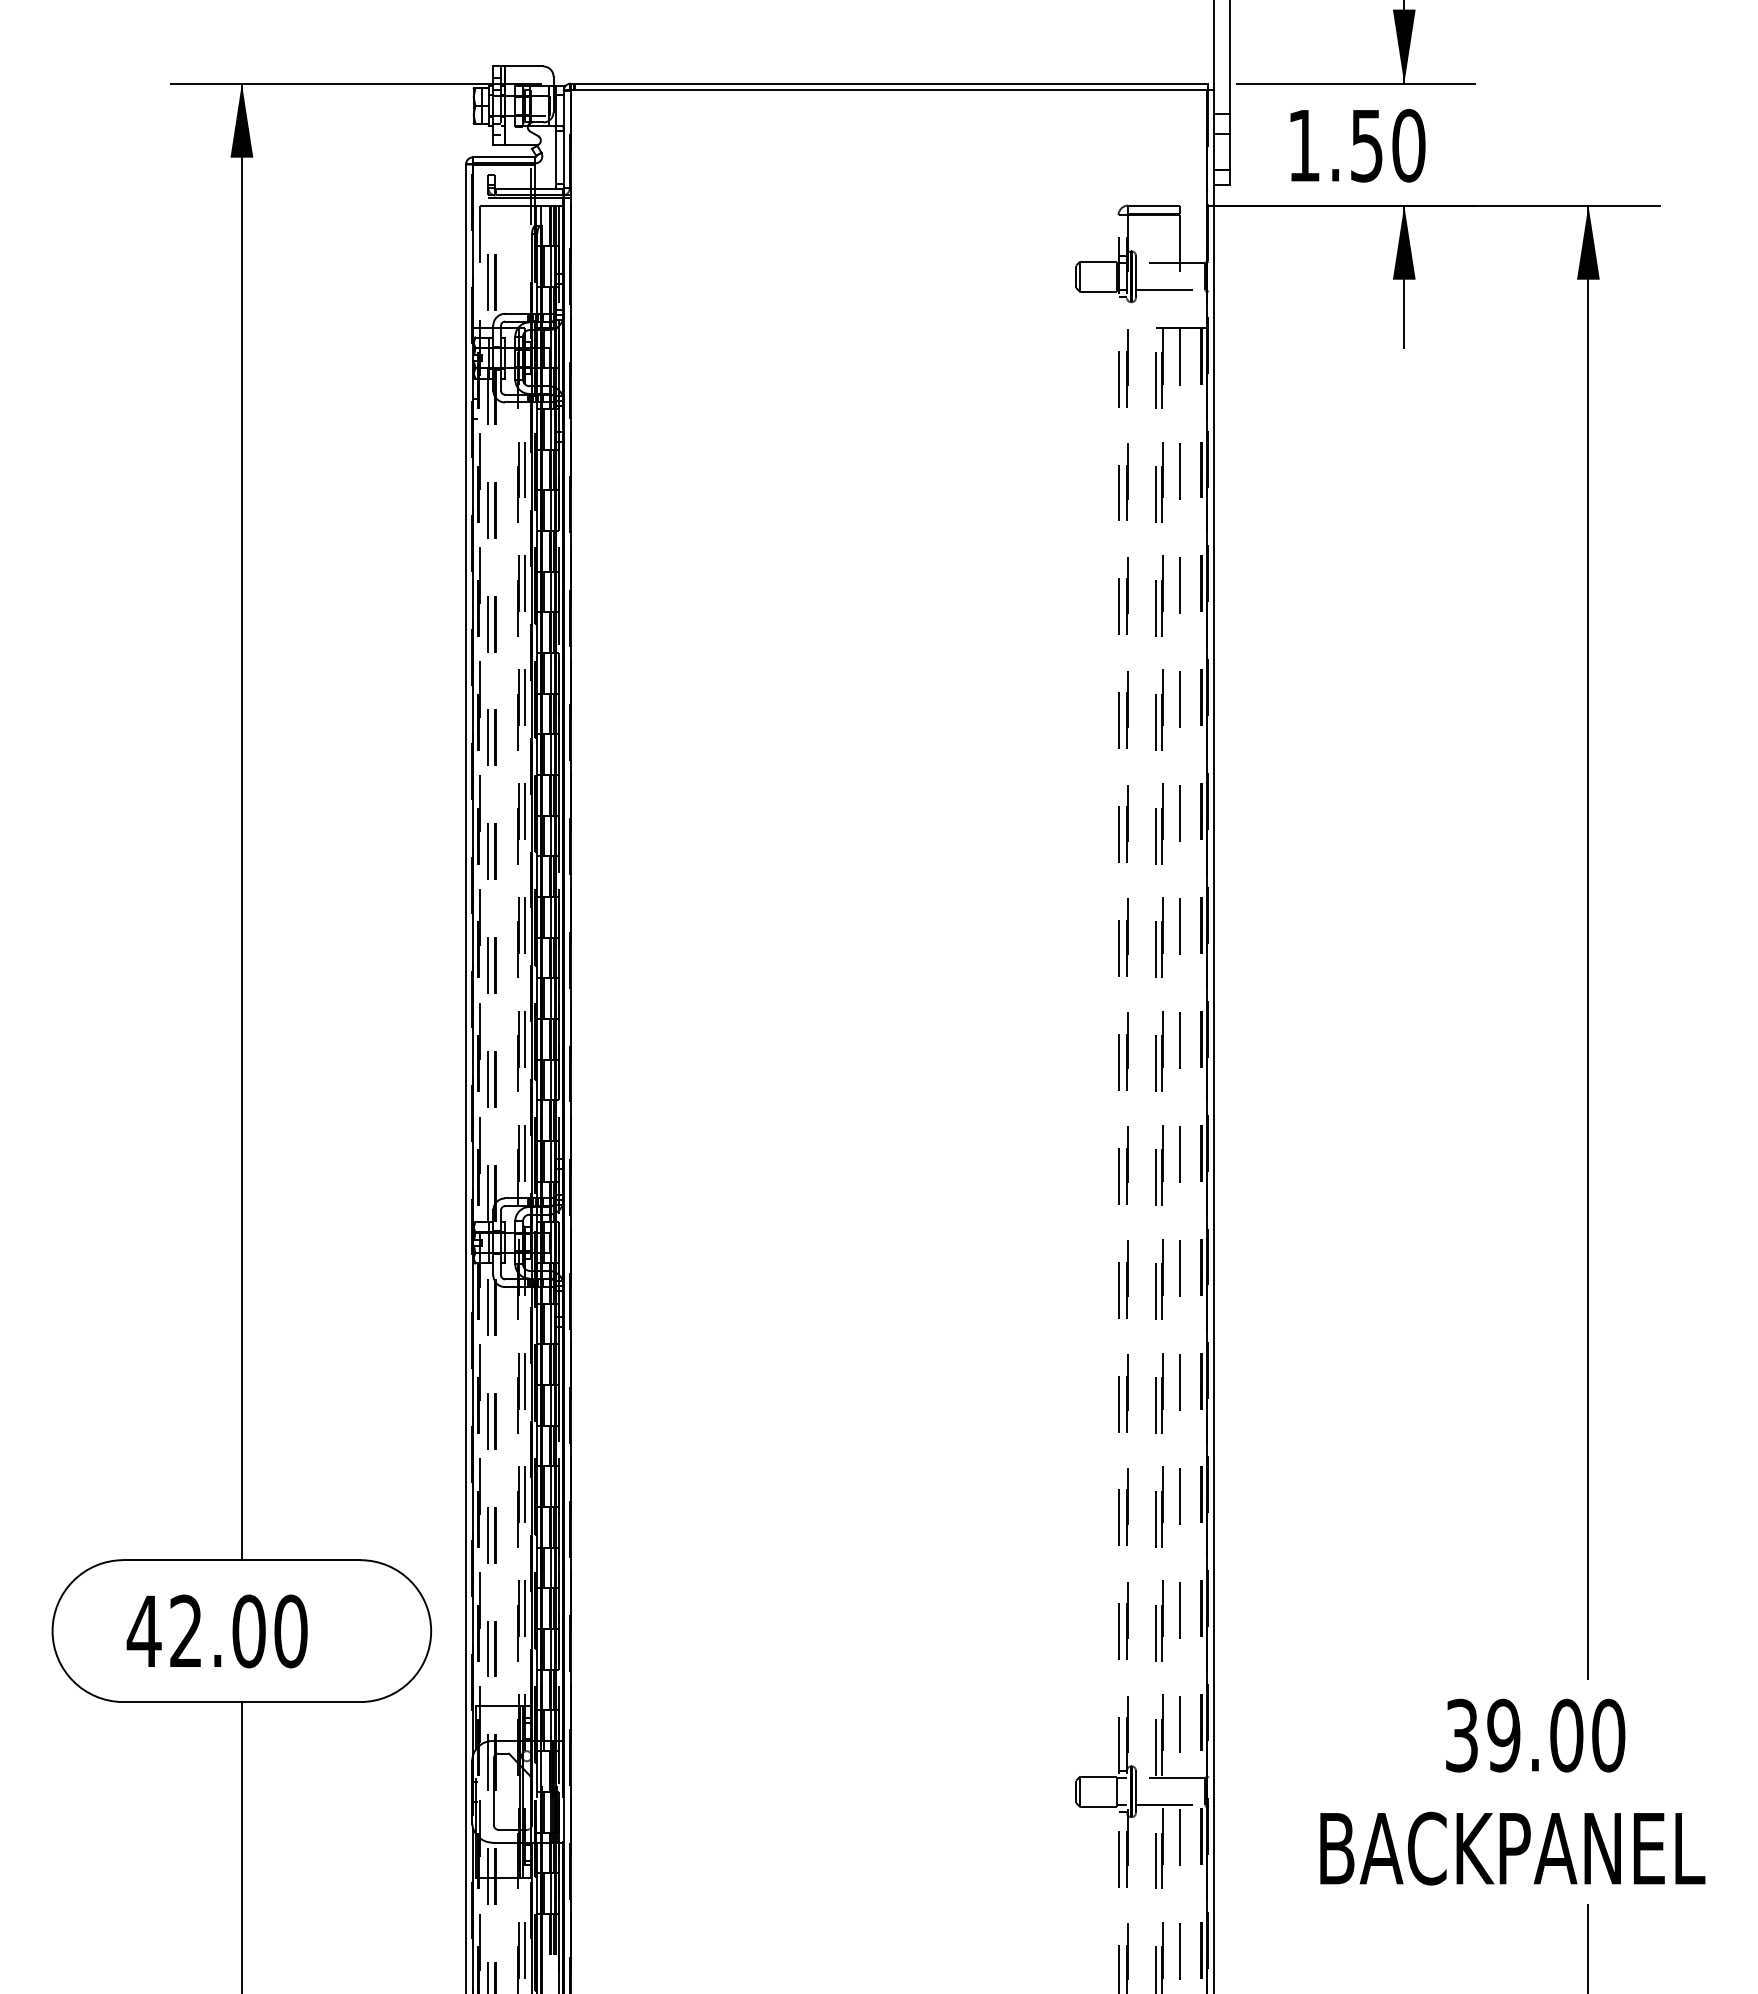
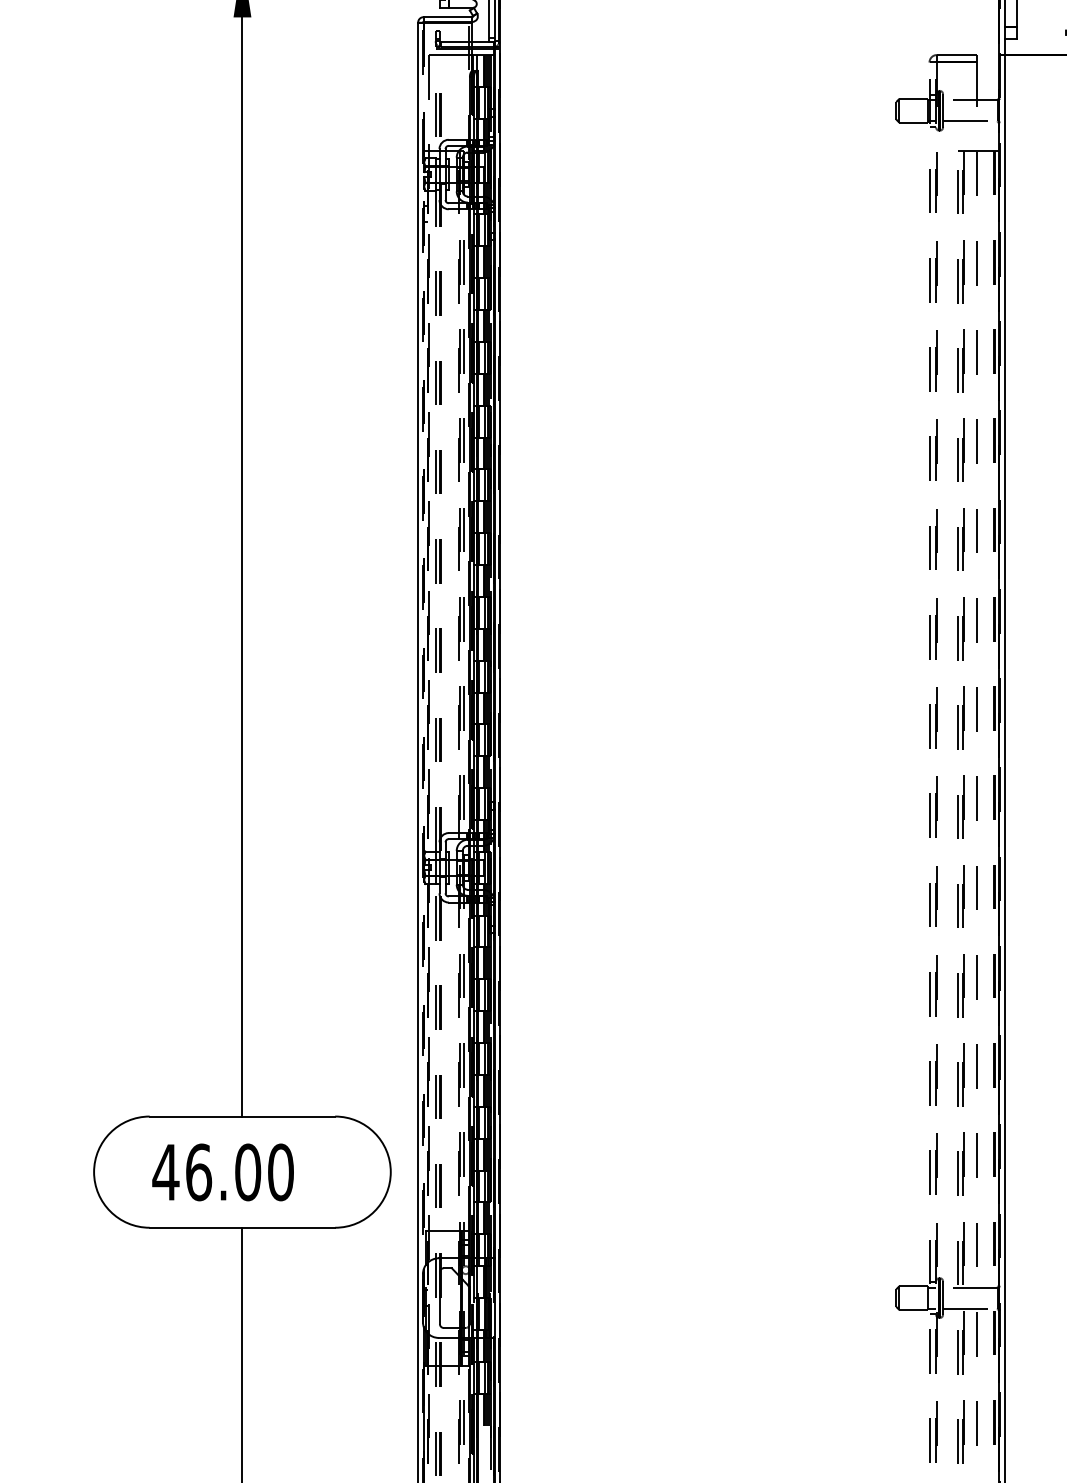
line: (473, 960) -> (423, 646), solid -> dashed
text: (186, 1631) -> (199, 1172), 42.00 -> 46.00

